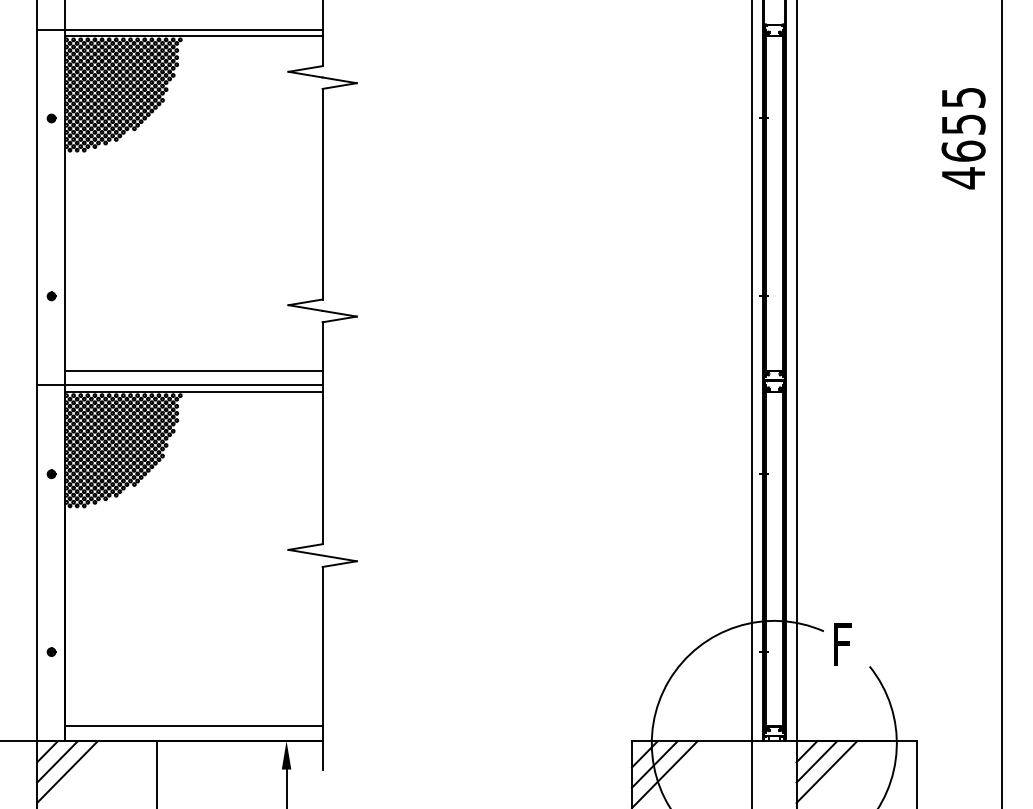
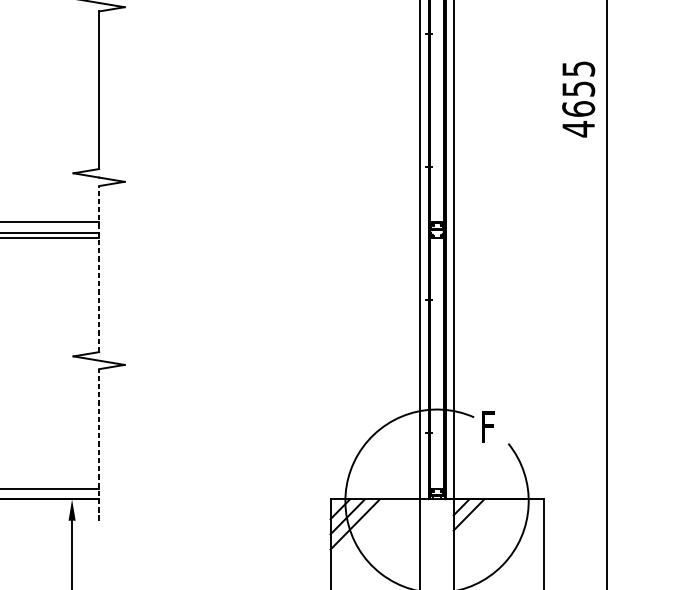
text: (963, 138) -> (578, 99), moved
line: (322, 433) -> (98, 269), solid -> dashed
line: (322, 667) -> (98, 444), solid -> dashed
line: (826, 771) -> (476, 522), removed

